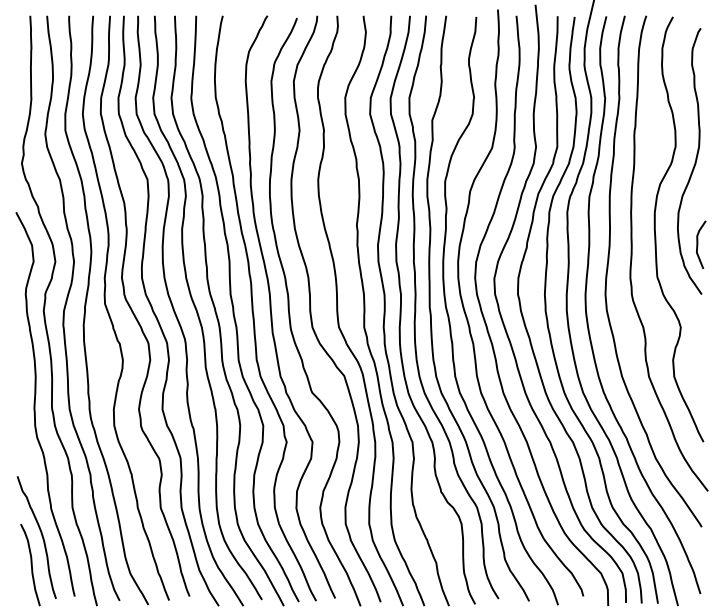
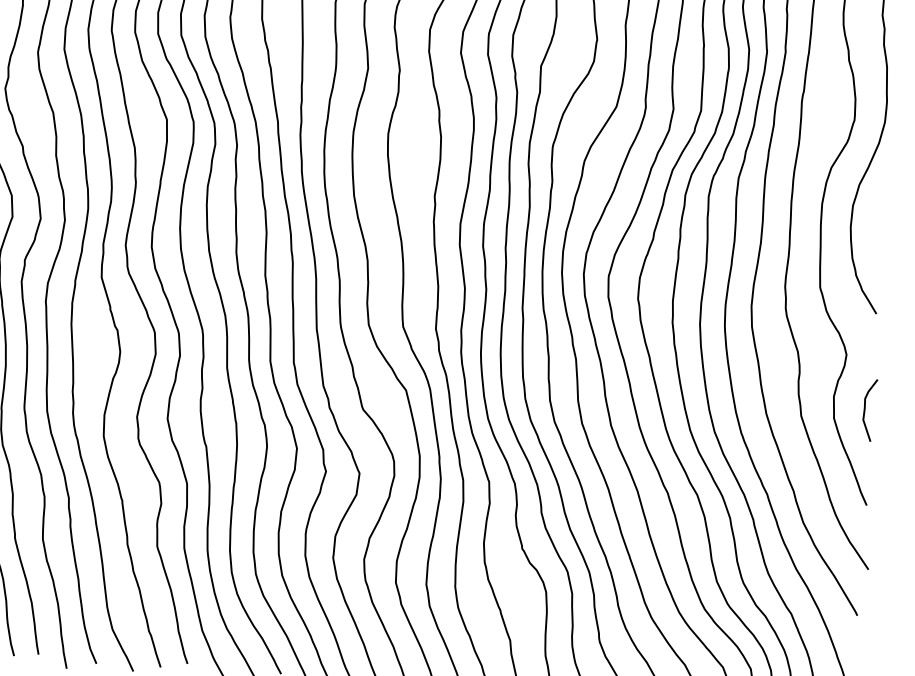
curve: (698, 244) -> (866, 409), moved

